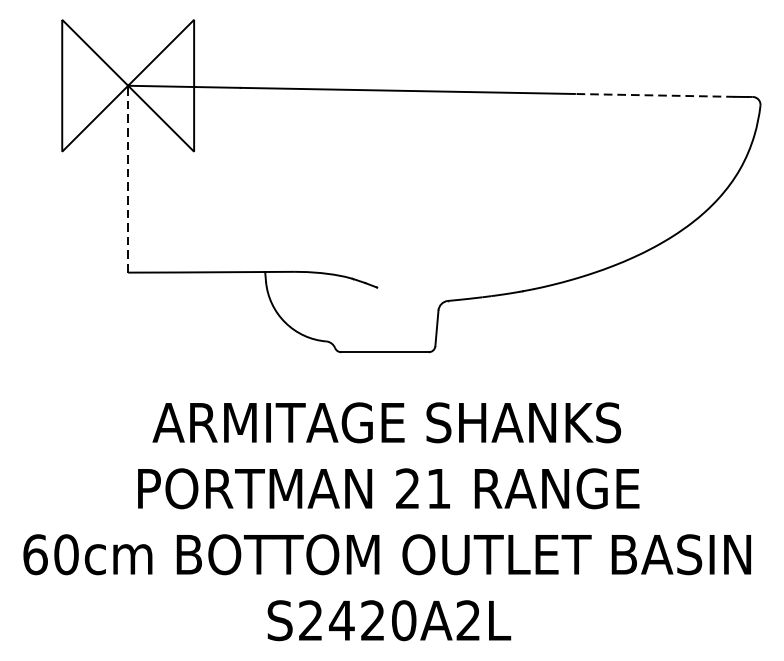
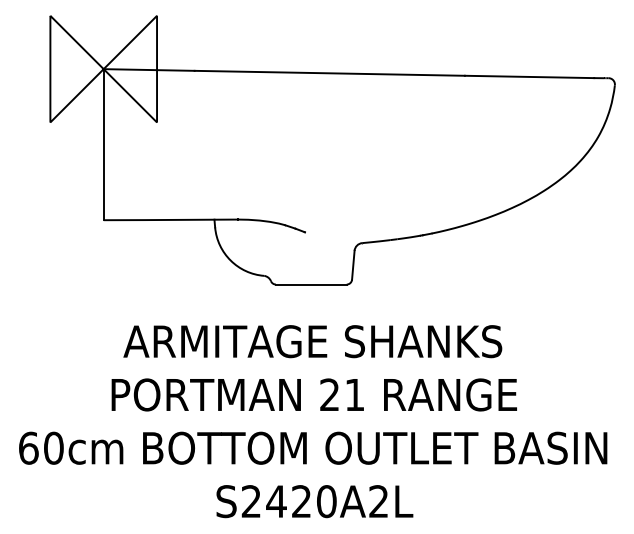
line: (654, 94) -> (529, 76), dashed -> solid
line: (127, 178) -> (103, 144), dashed -> solid

